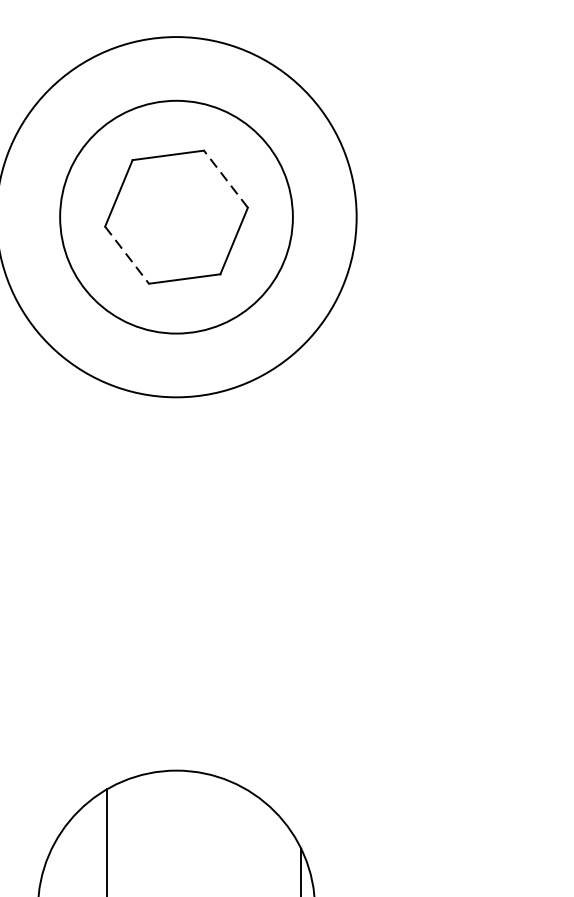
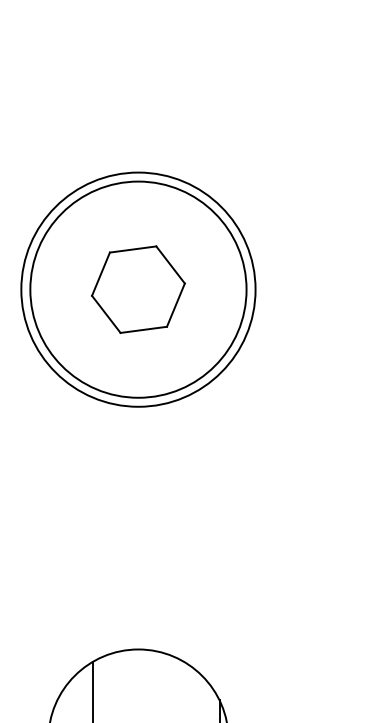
line: (225, 178) -> (170, 264), dashed -> solid
circle: (176, 216) -> (138, 289), size x1.43
line: (127, 255) -> (106, 314), dashed -> solid

